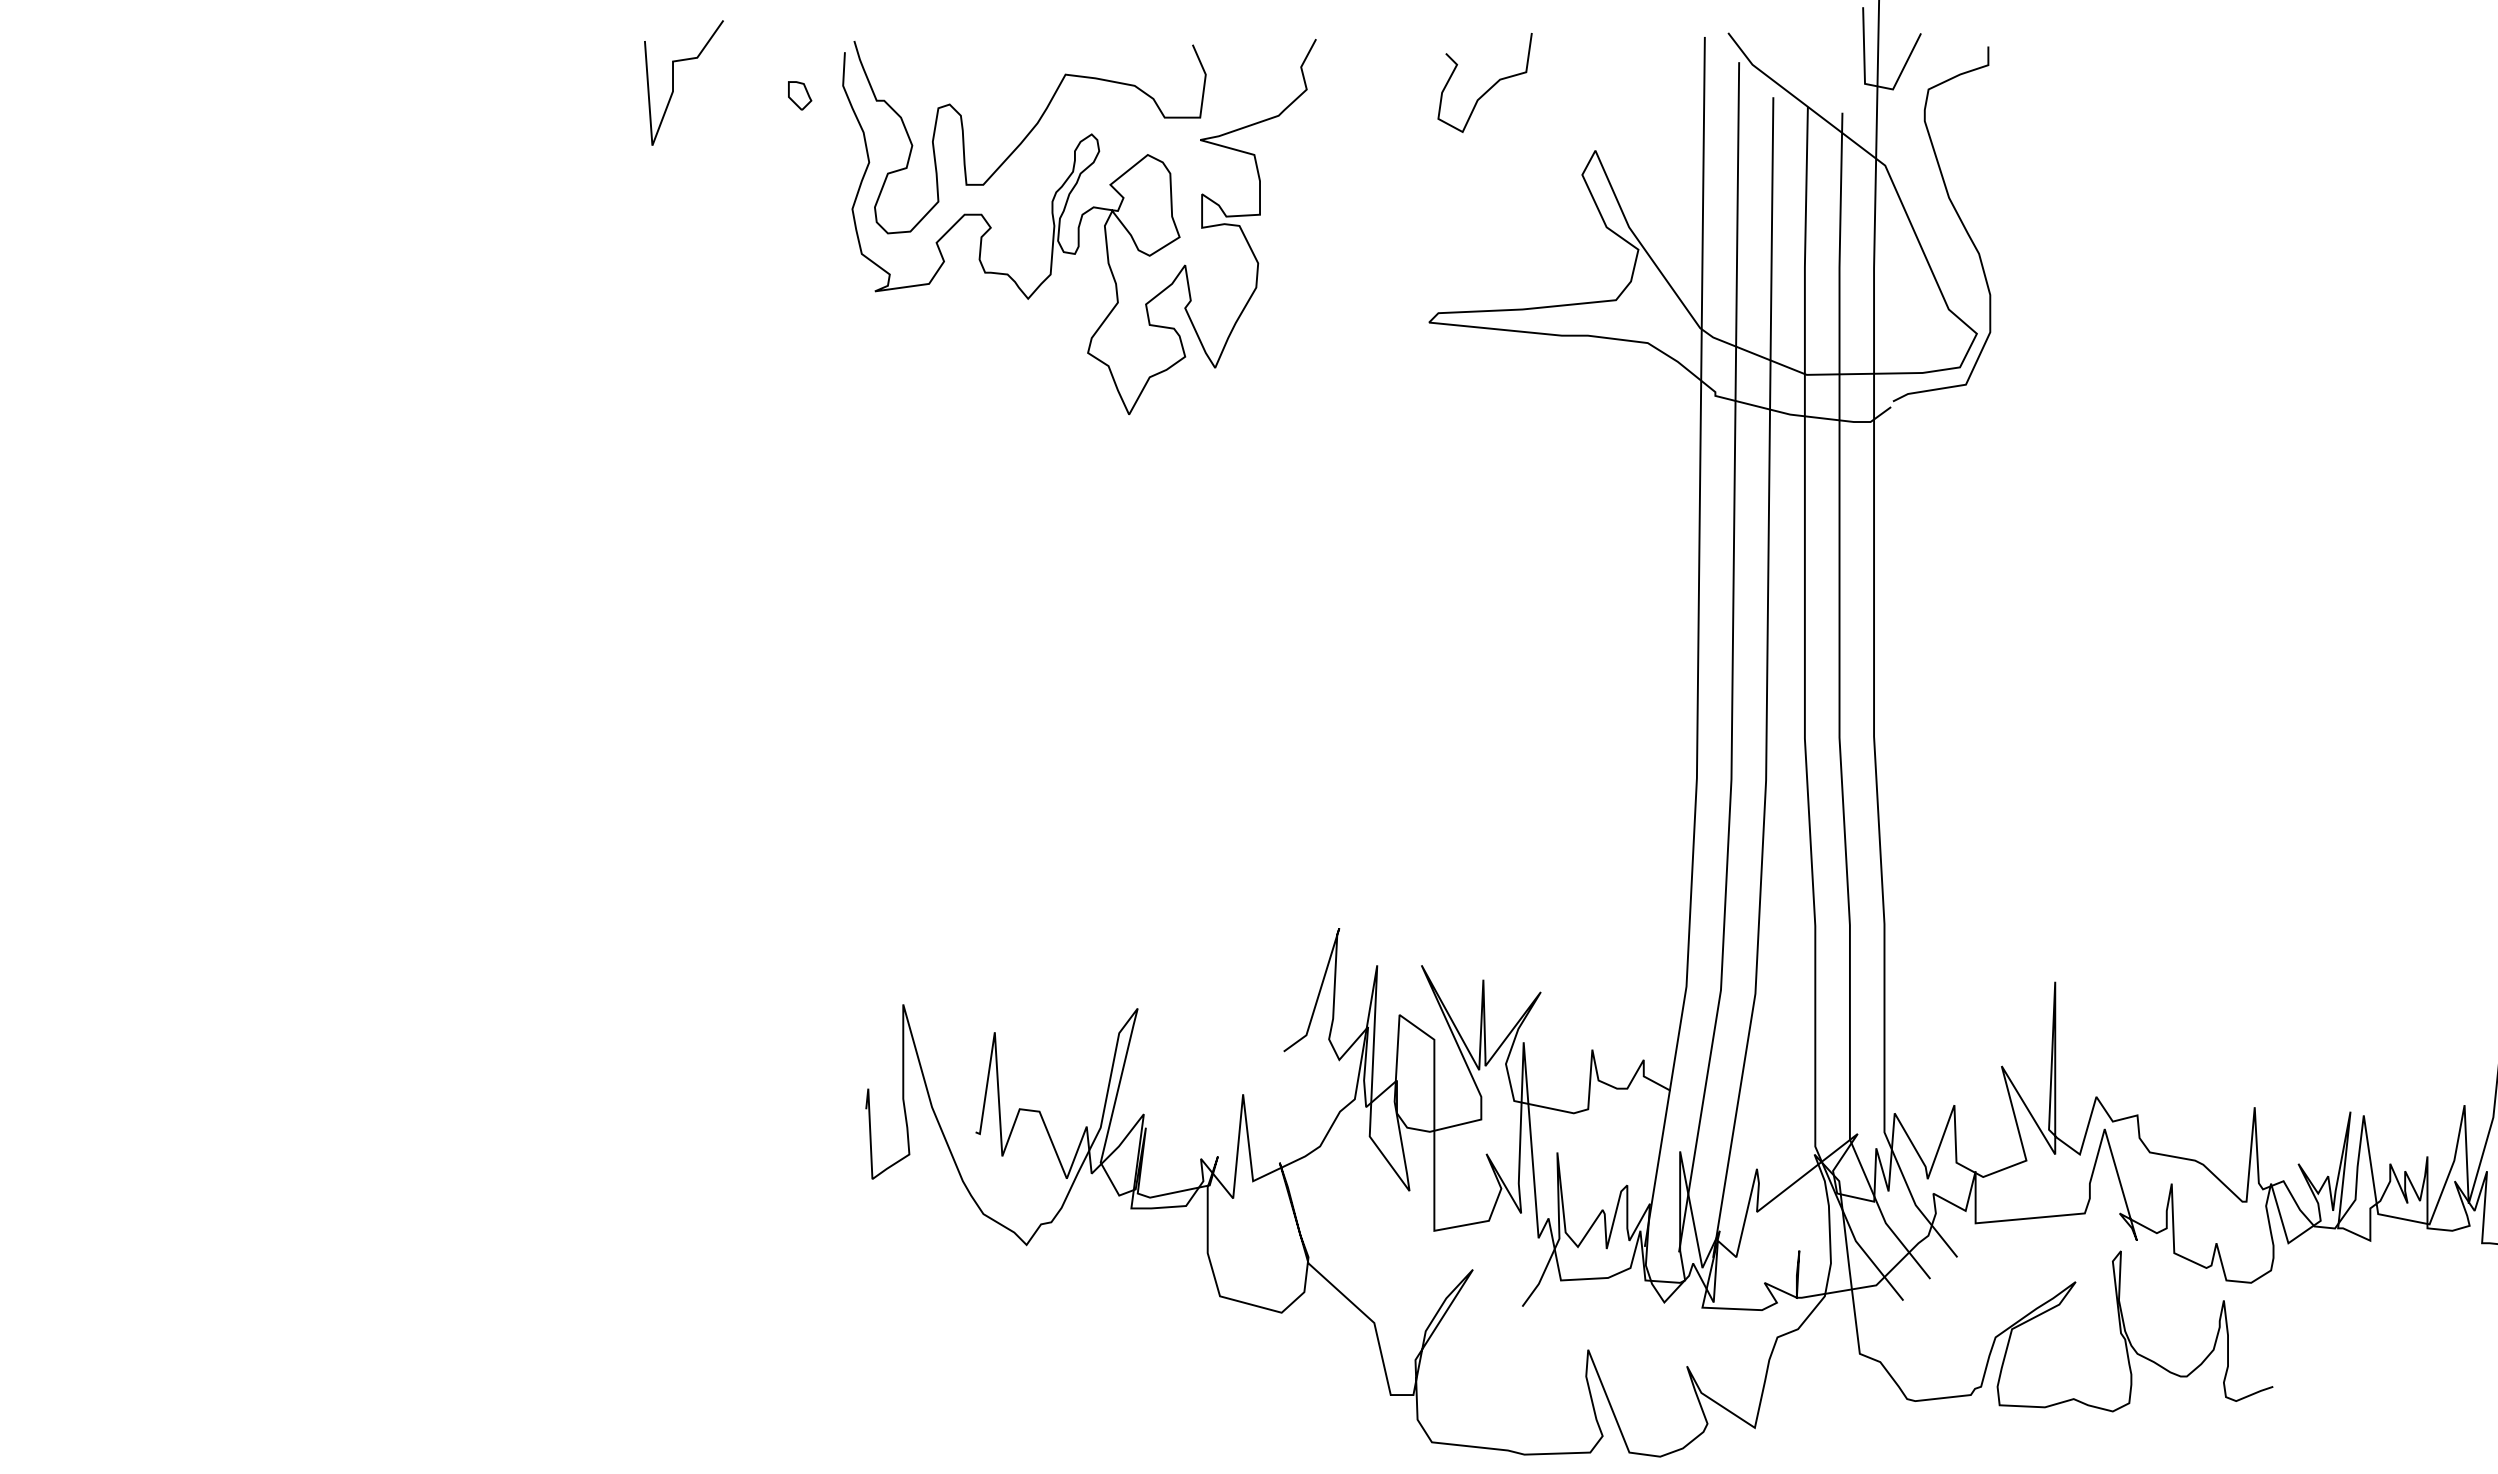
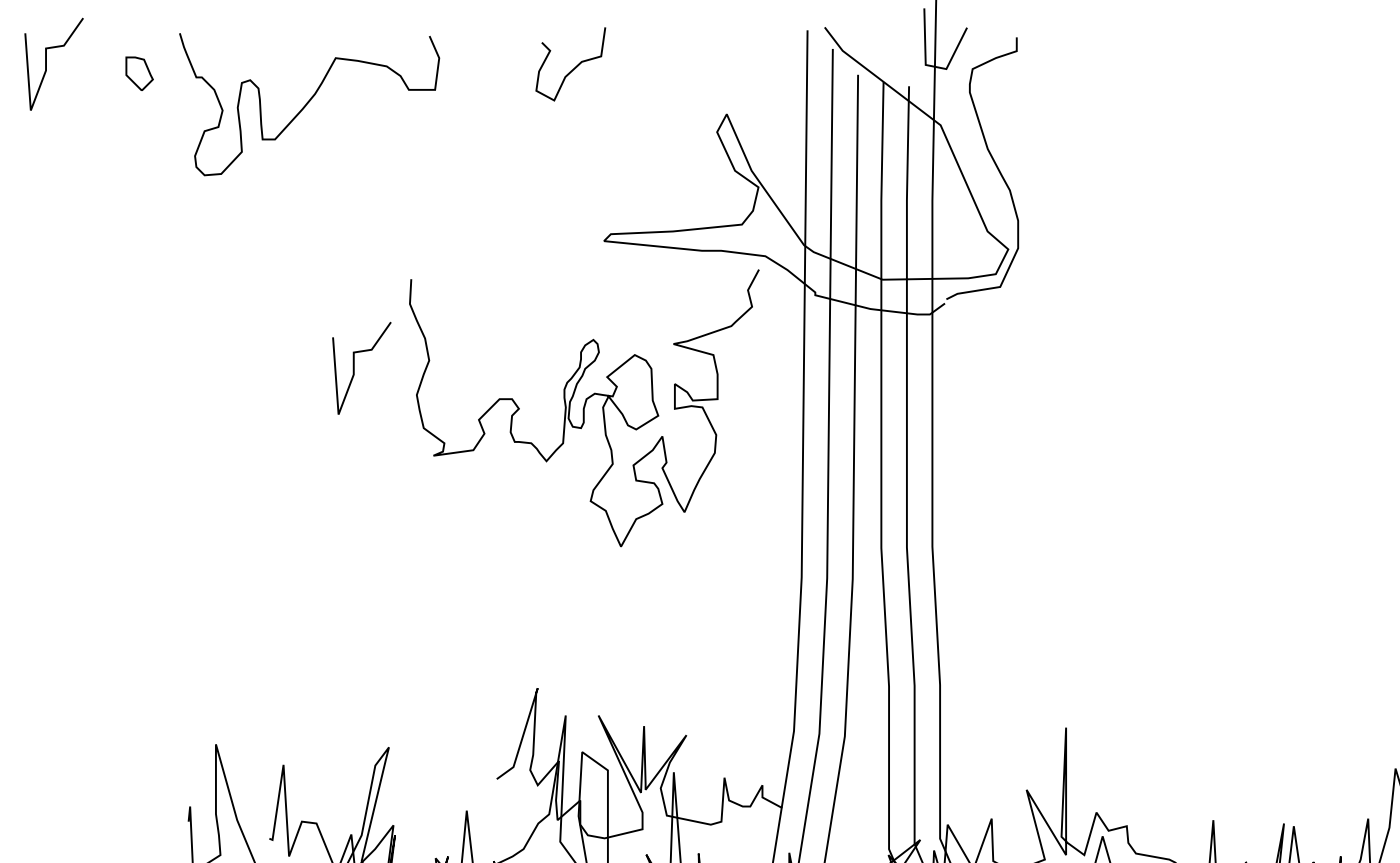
curve: (1487, 89) -> (572, 69), moved
part: (800, 95) -> (140, 73), size x1.6
curve: (1079, 227) -> (584, 408), moved
curve: (1090, 494) -> (354, 368), added

